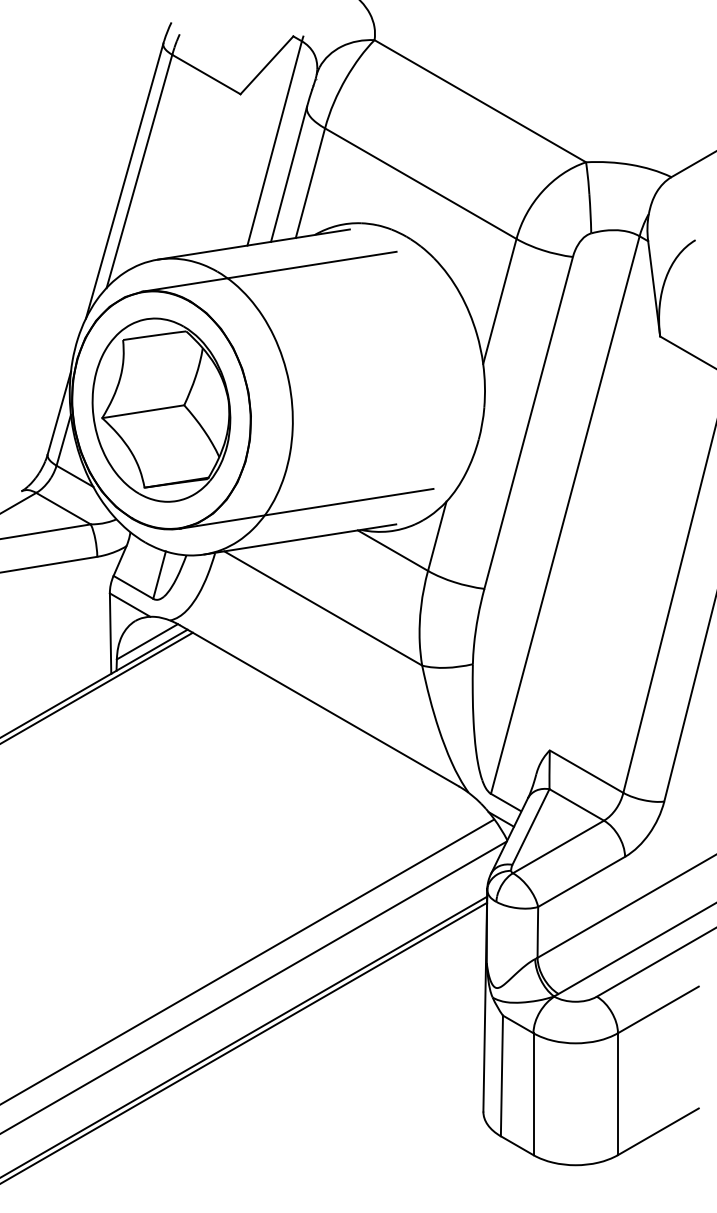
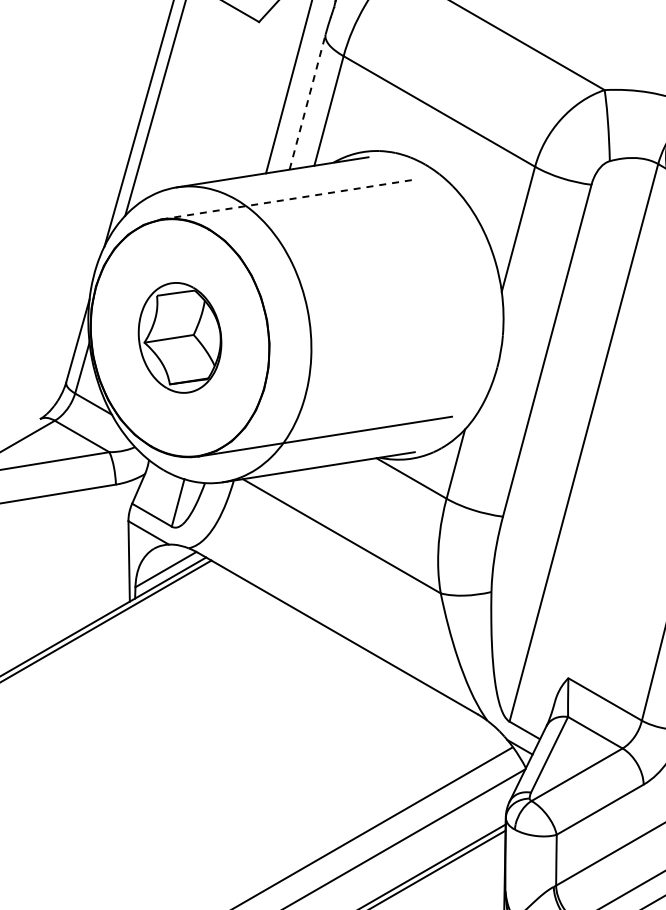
line: (289, 174) -> (308, 102), solid -> dashed
line: (270, 271) -> (289, 199), solid -> dashed
part: (161, 409) -> (180, 337), size x0.6

